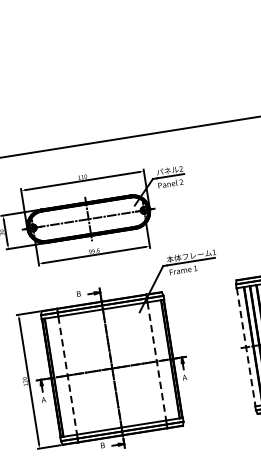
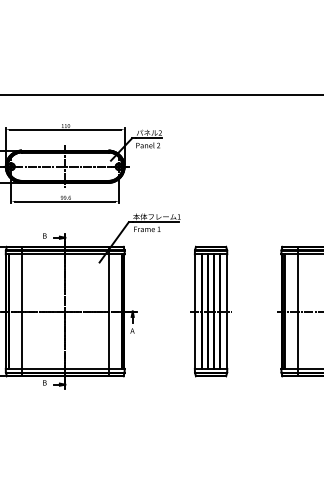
line: (246, 348) -> (195, 312), dashed -> solid
line: (157, 362) -> (108, 312), dashed -> solid
line: (68, 376) -> (22, 312), dashed -> solid

